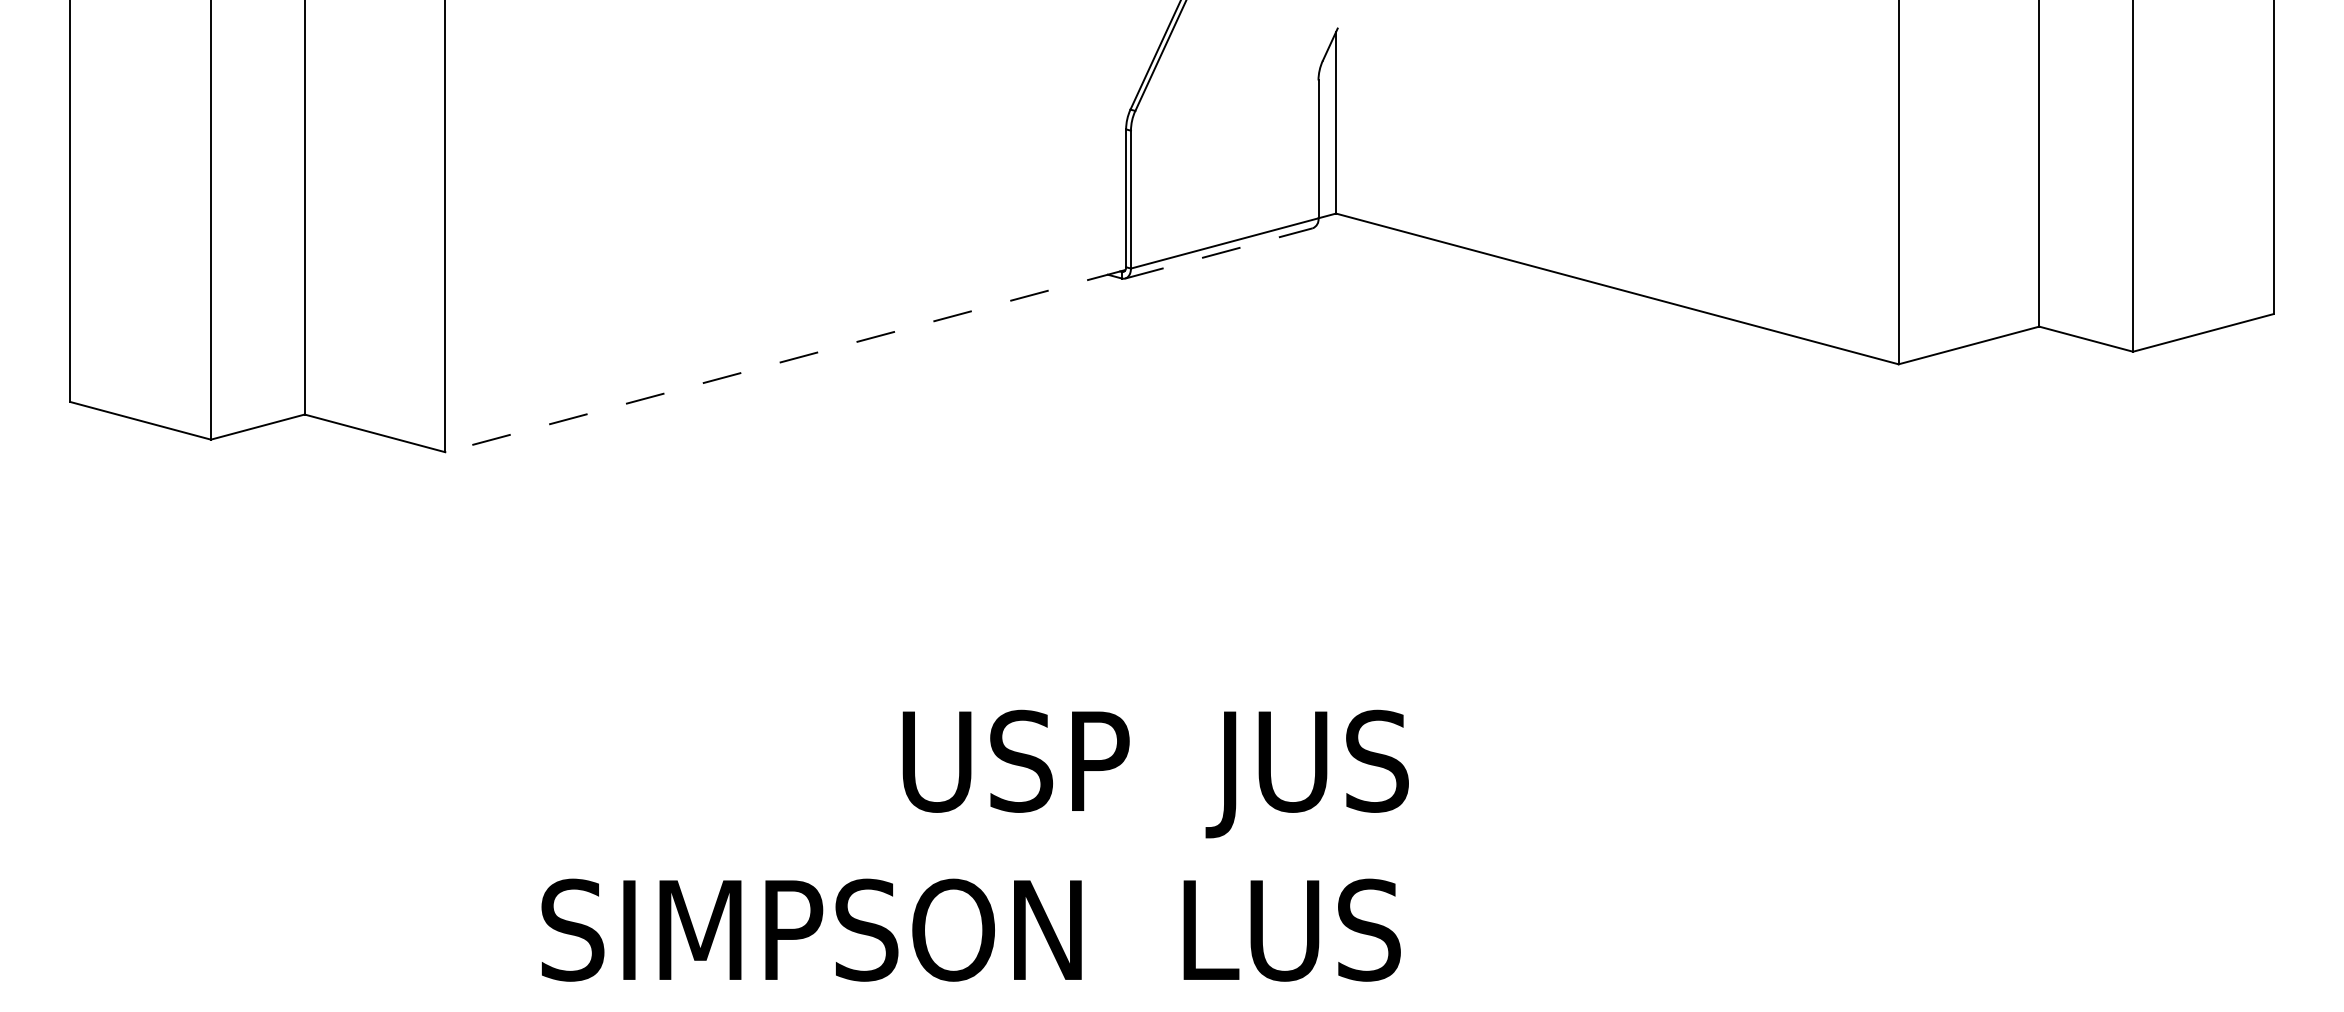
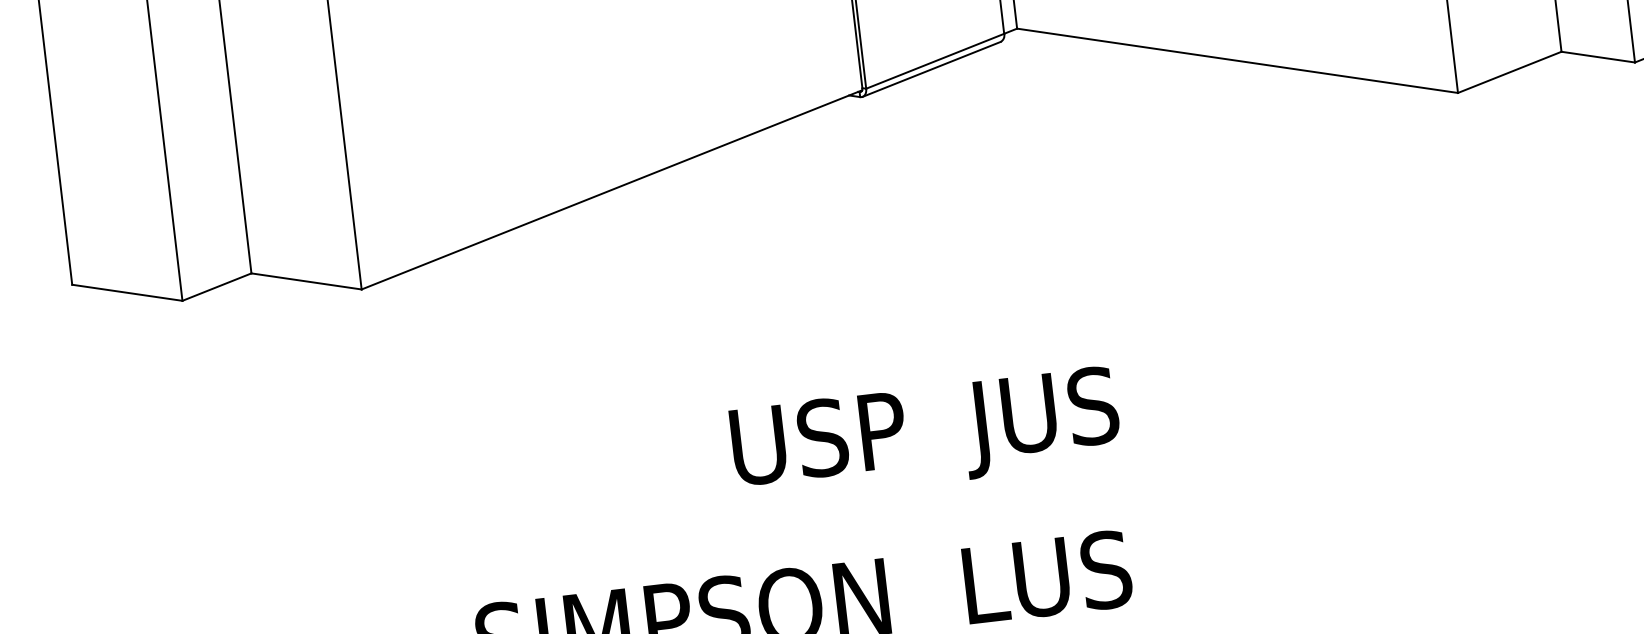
line: (1219, 253) -> (932, 69), dashed -> solid
line: (784, 361) -> (611, 190), dashed -> solid
text: (1155, 773) -> (925, 435), moved

